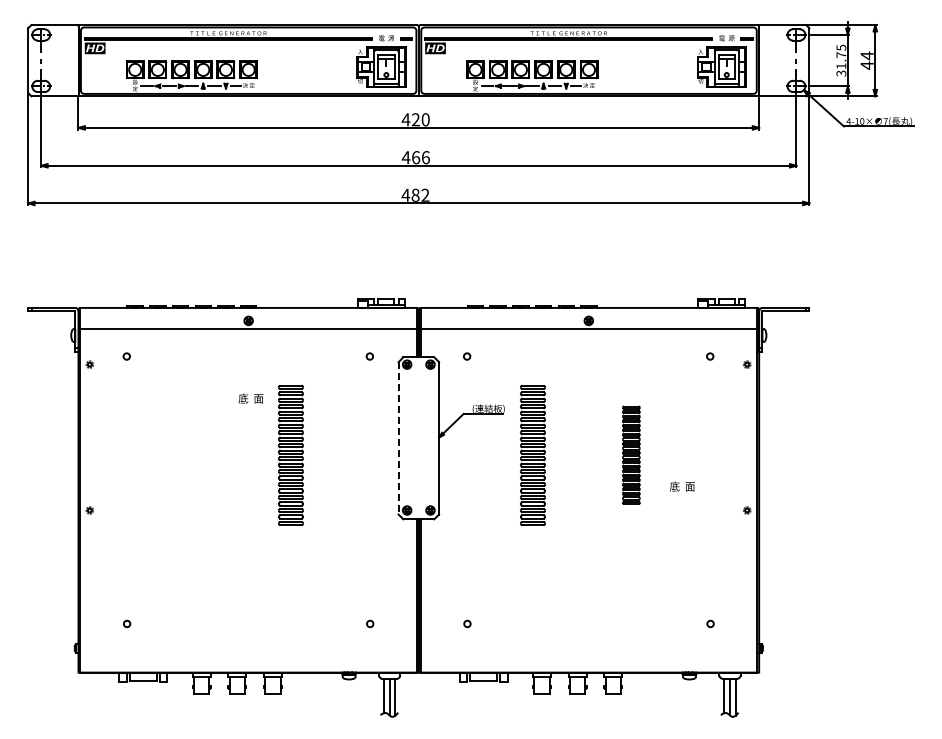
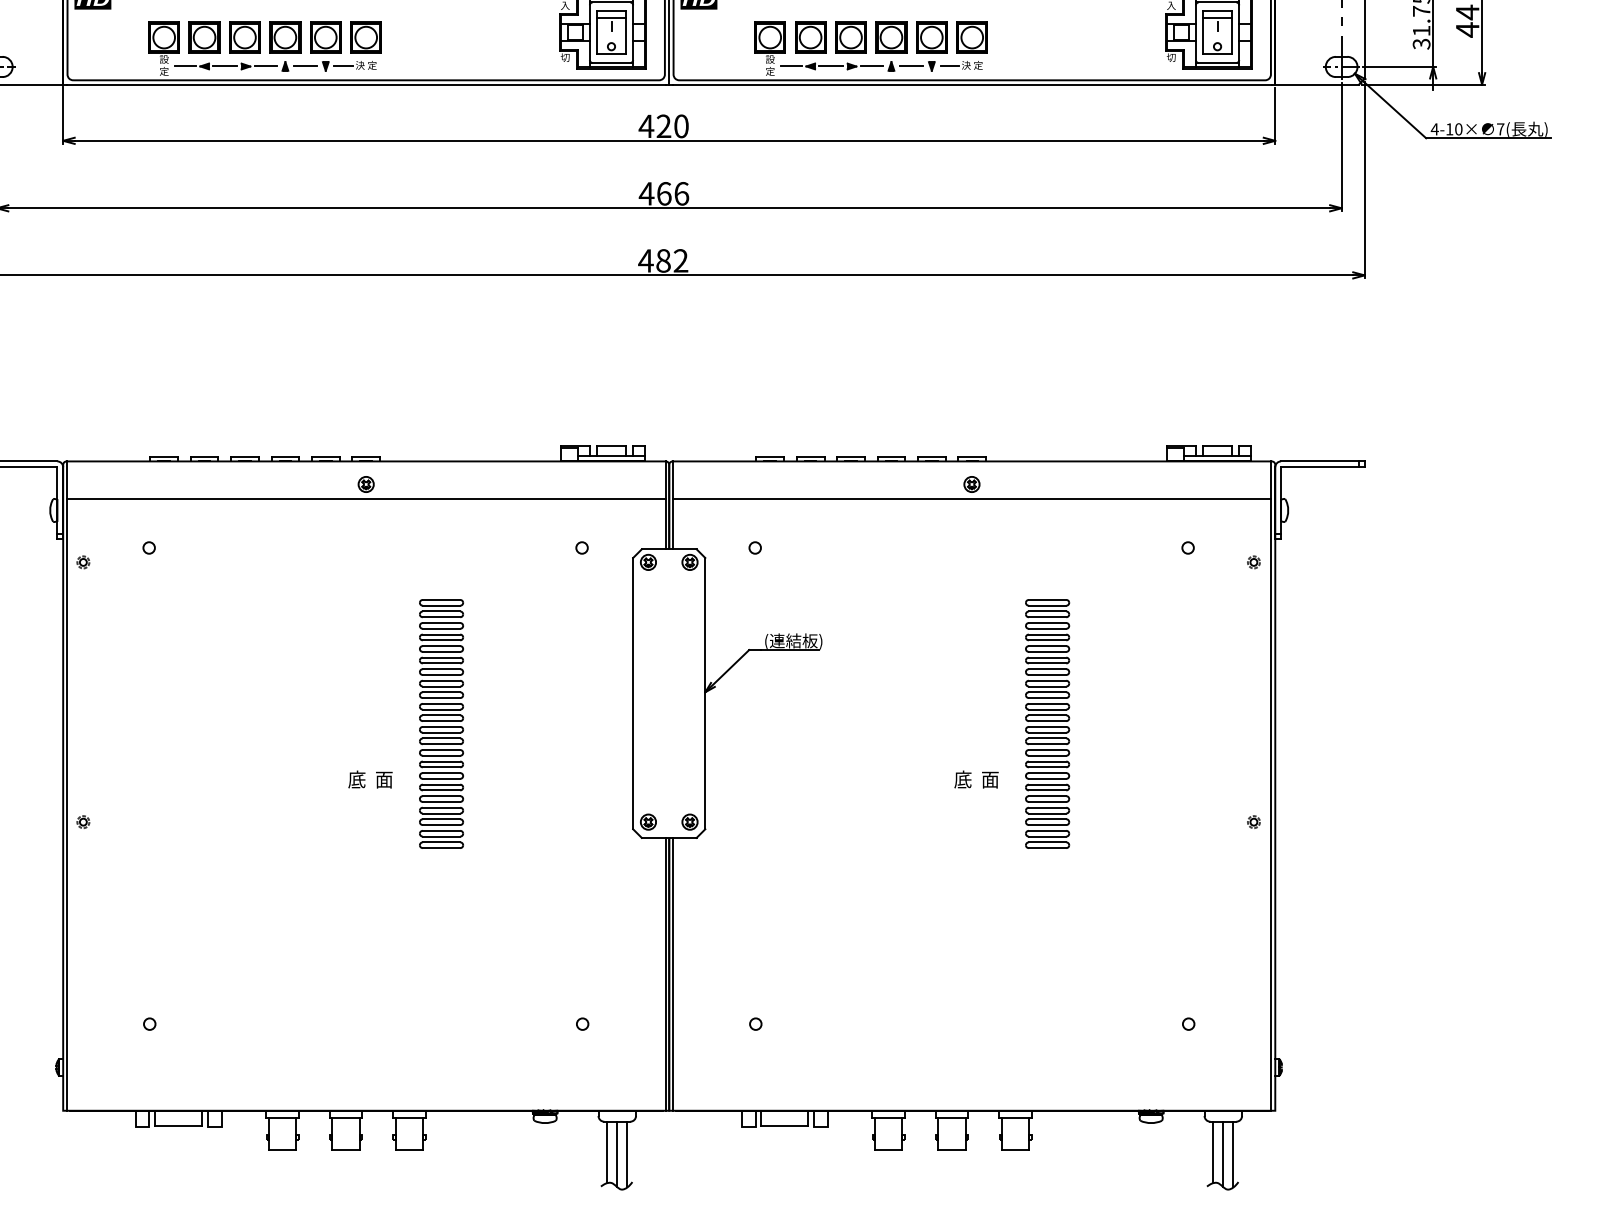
text: (250, 398) -> (369, 779), moved
line: (398, 438) -> (633, 693), dashed -> solid
part: (631, 454) -> (1047, 722), size x1.43
part: (532, 455) -> (871, 724), removed
text: (682, 486) -> (976, 779), moved

